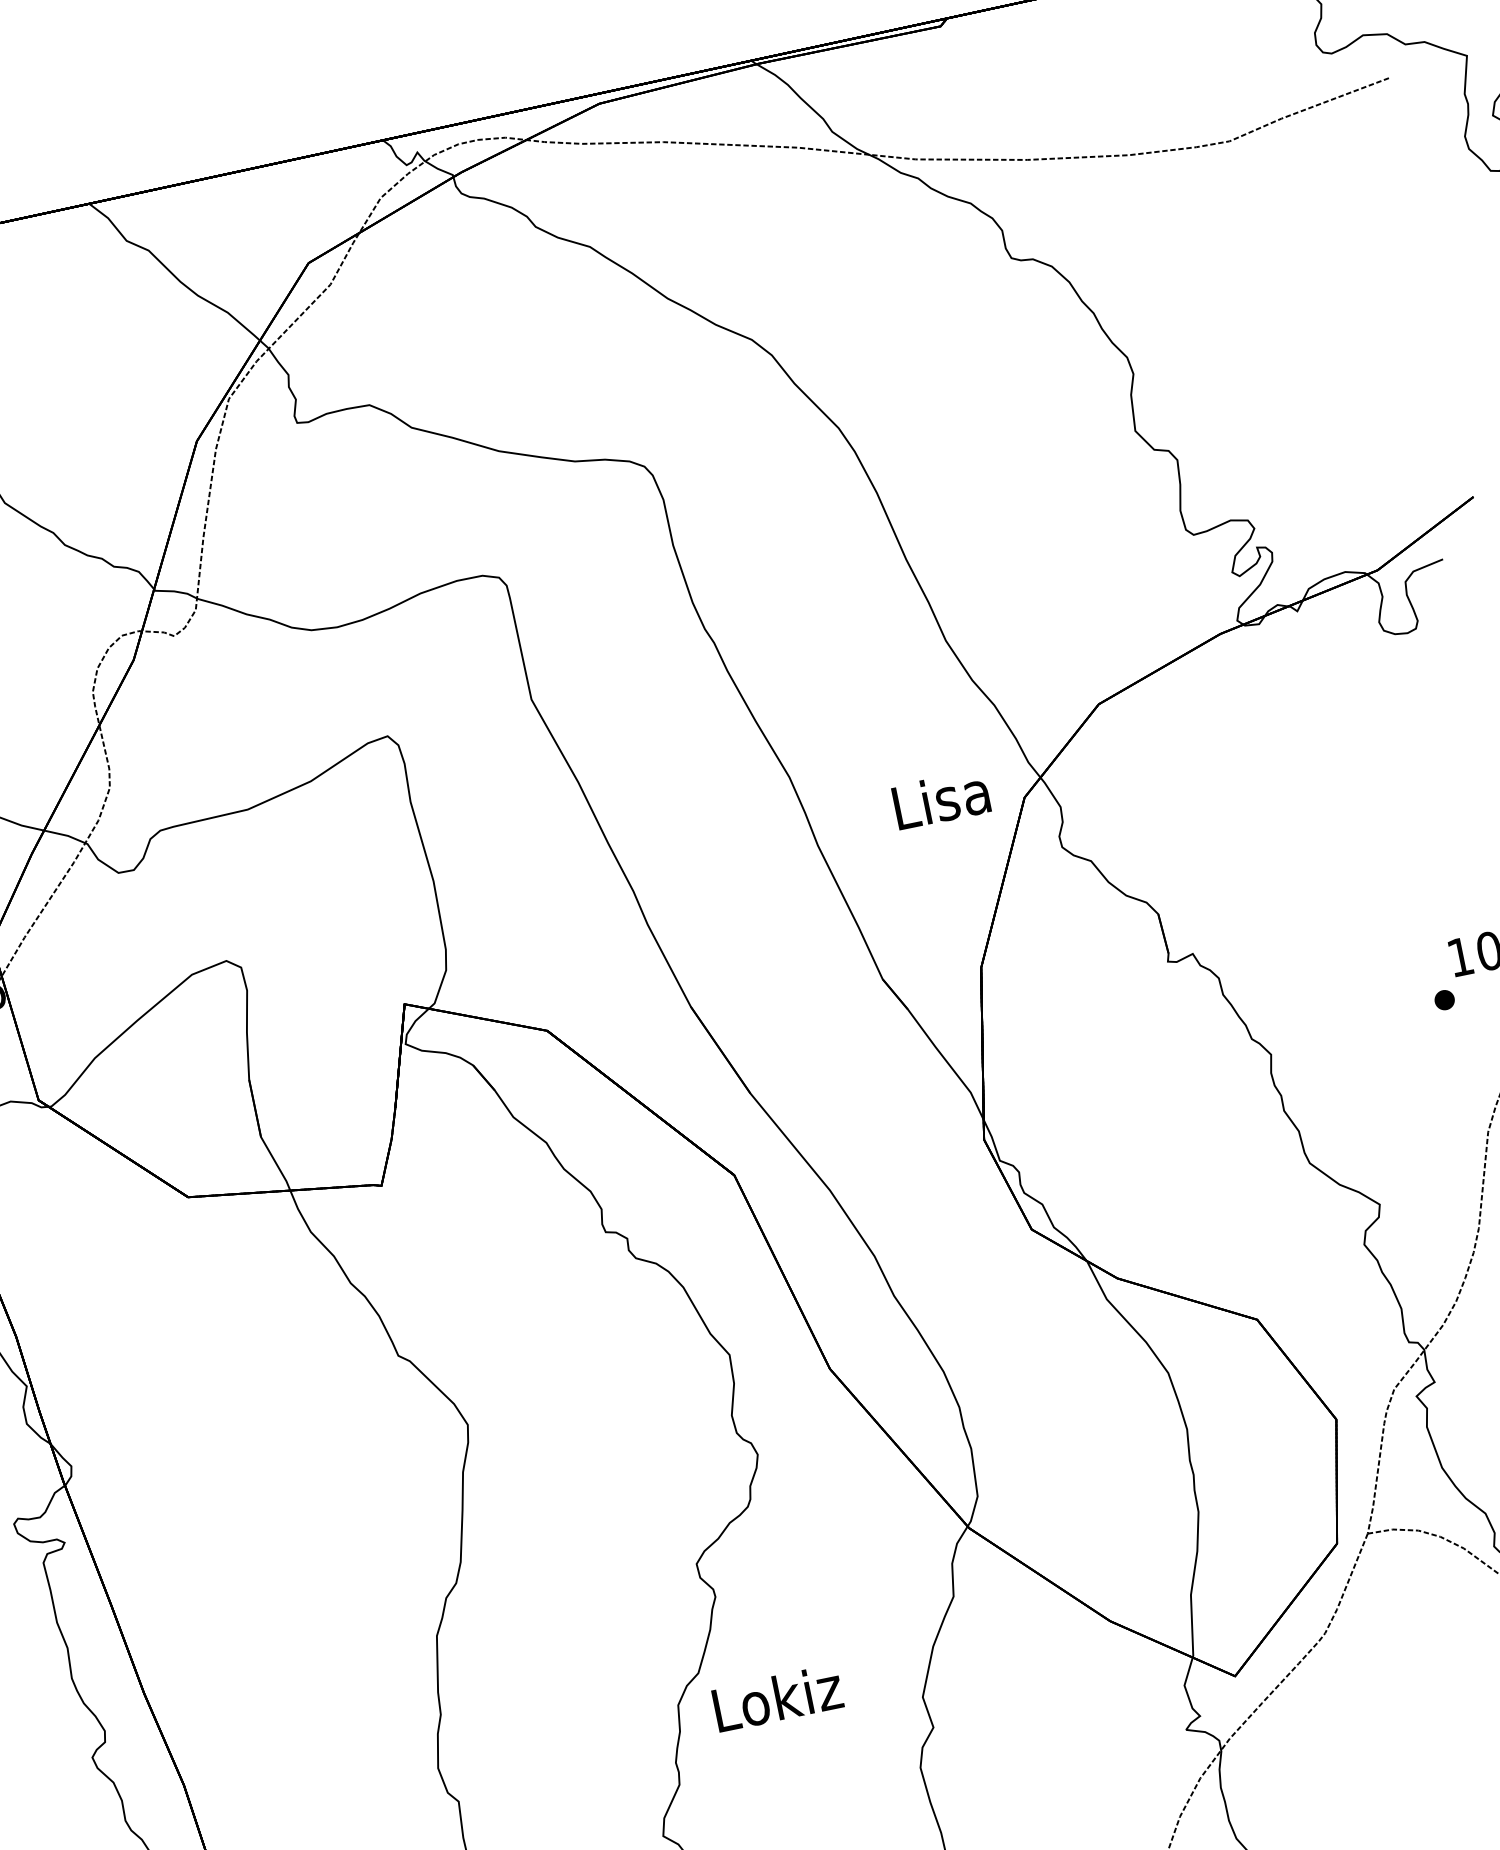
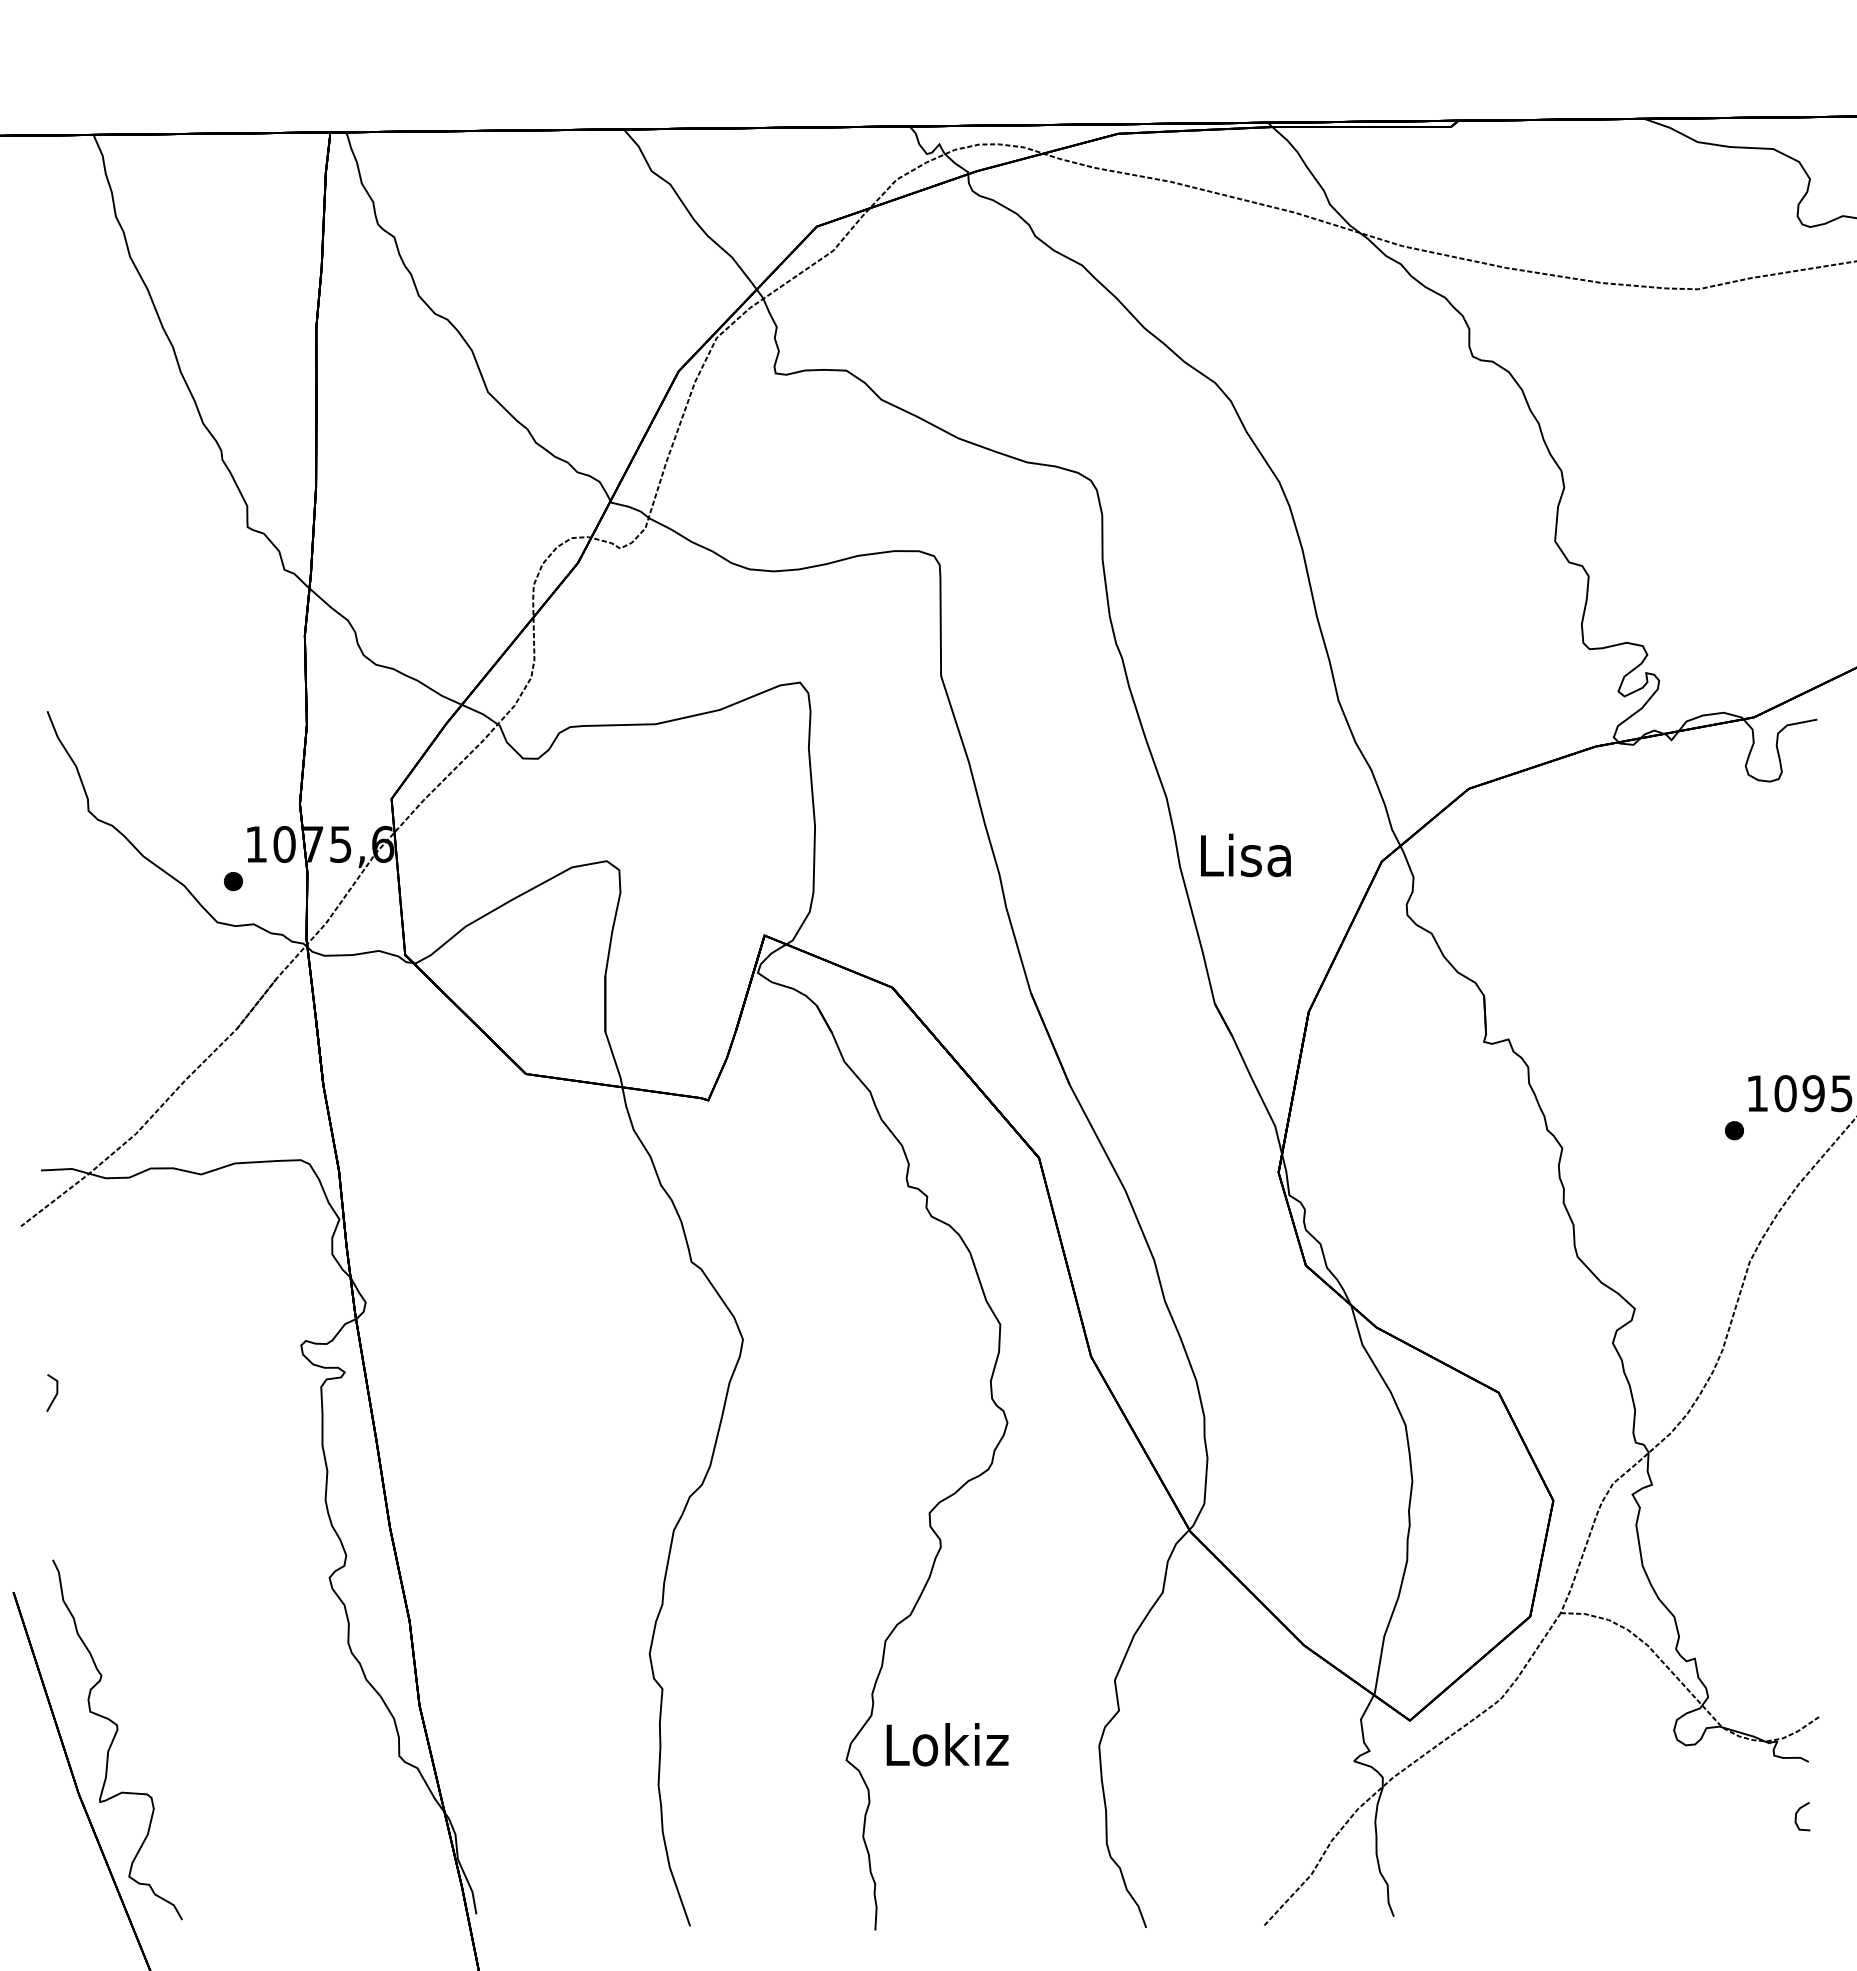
text: (940, 799) -> (1245, 855), moved
text: (777, 1698) -> (947, 1744), moved

